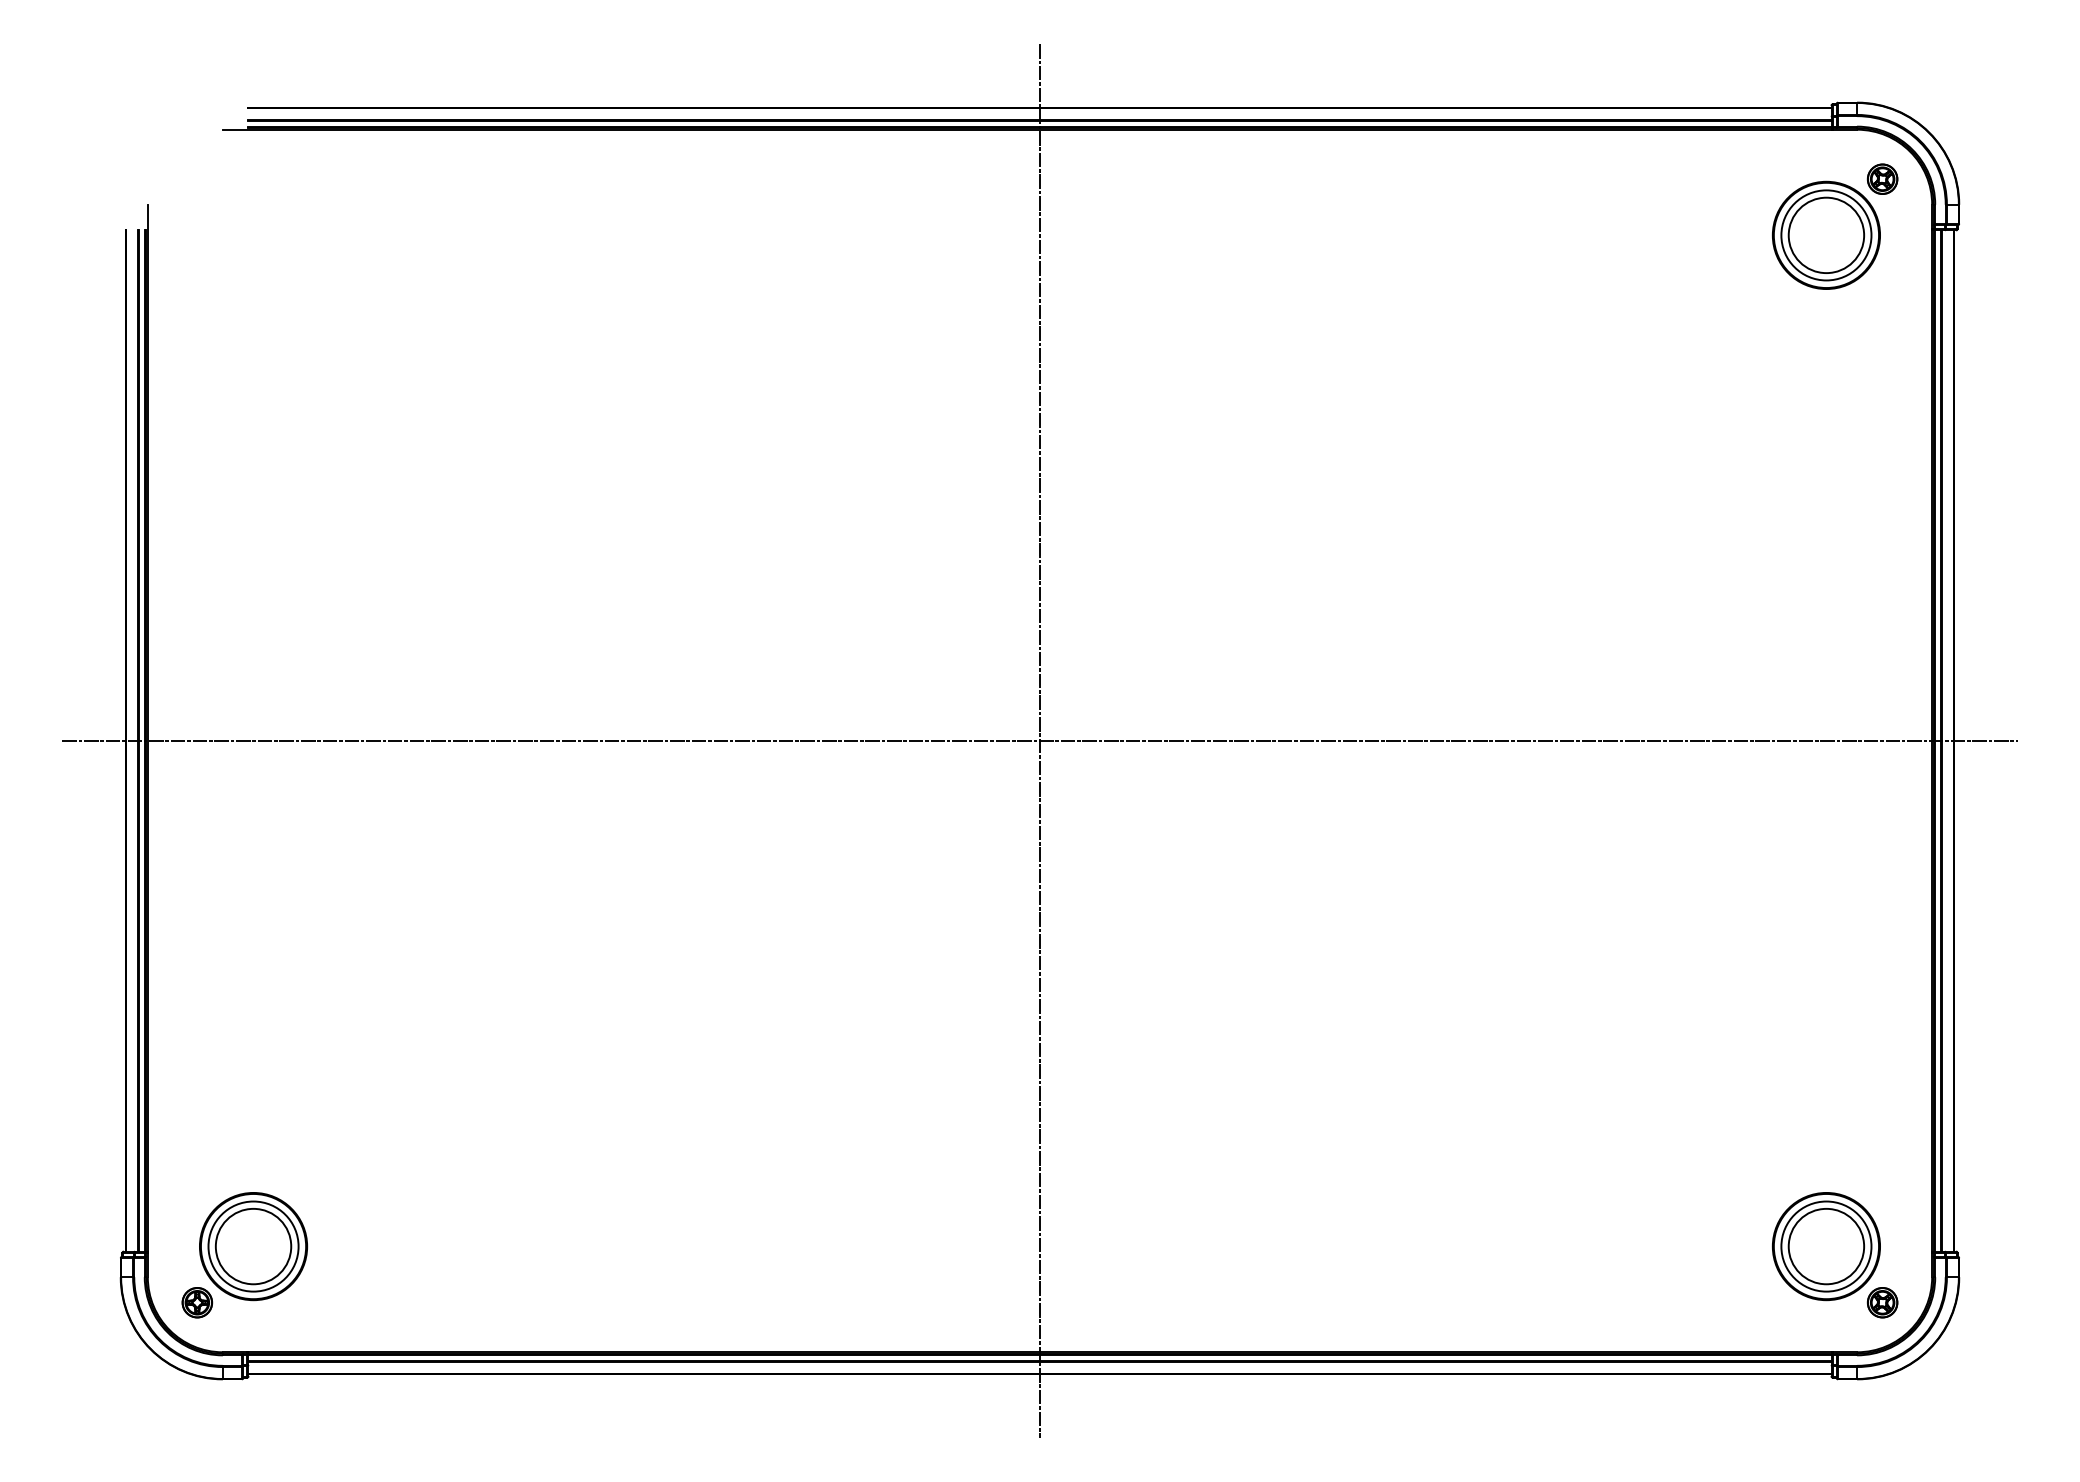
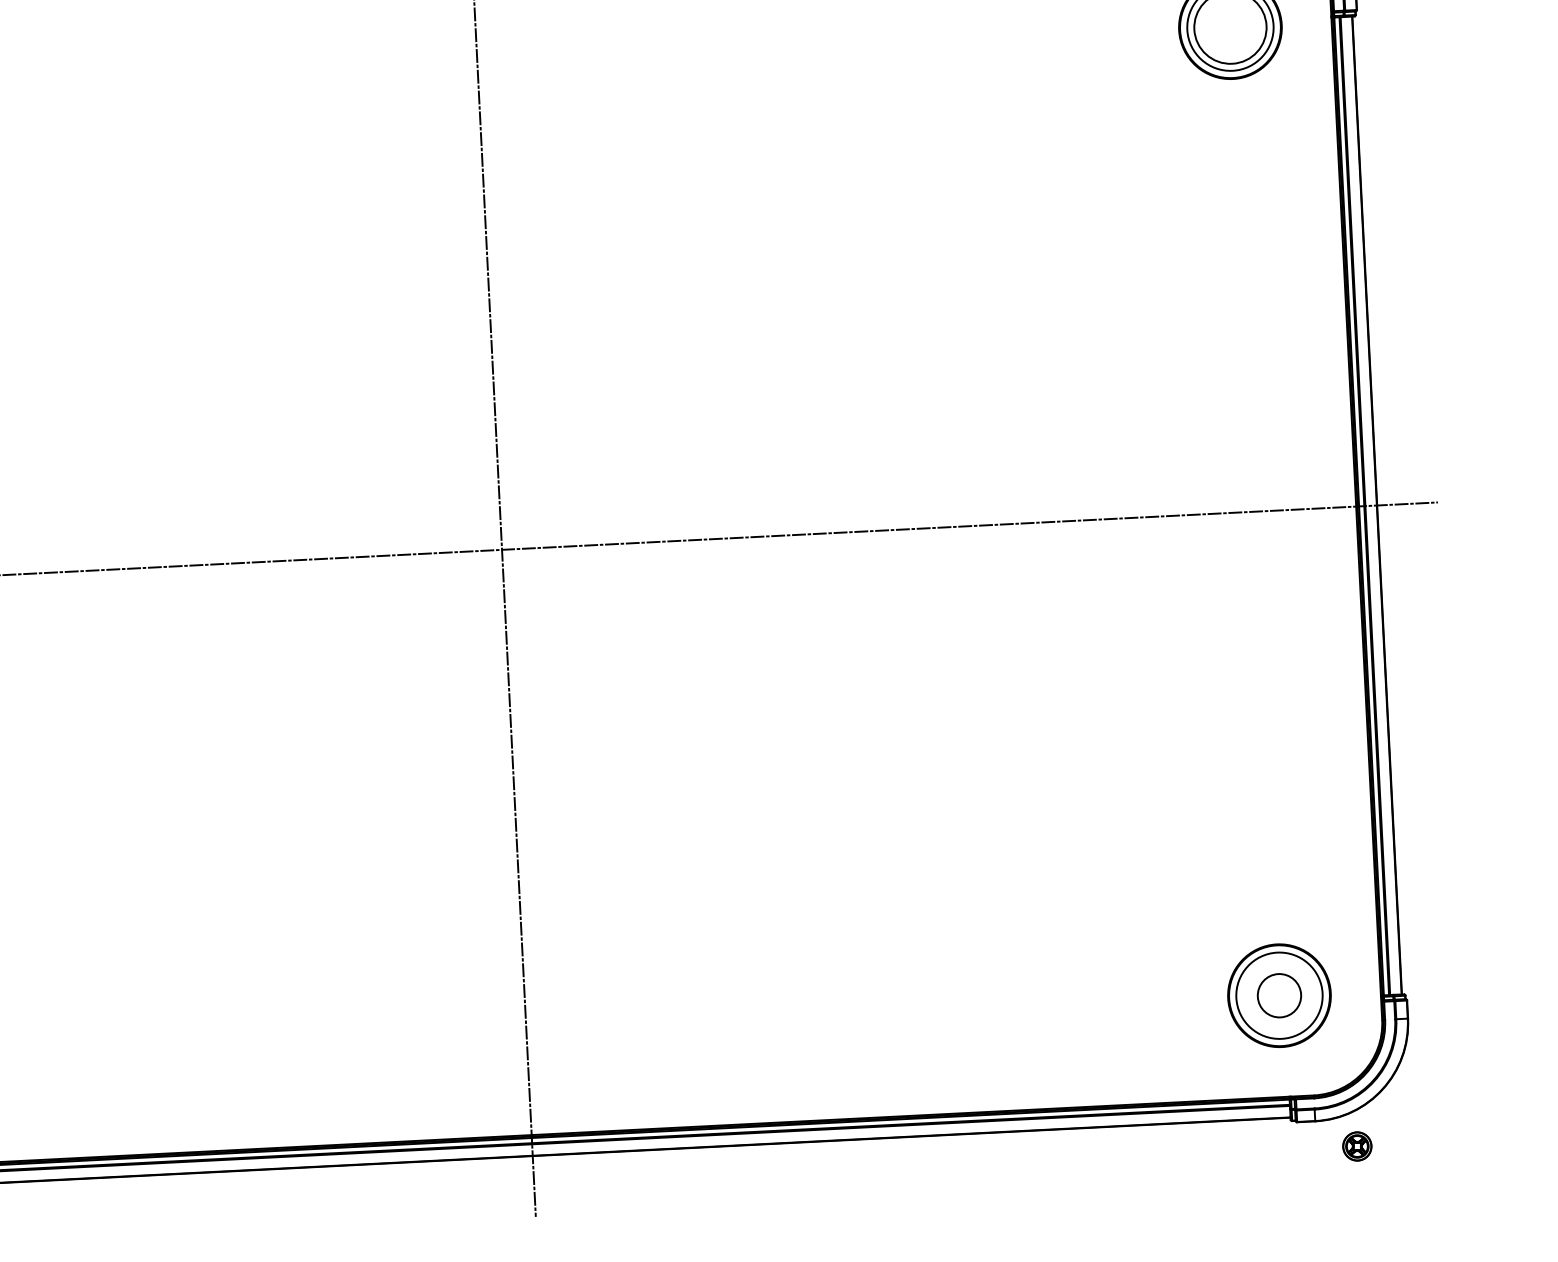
circle: (1826, 1246) -> (1279, 995), size x0.6
part: (1882, 1302) -> (1357, 1146), moved

